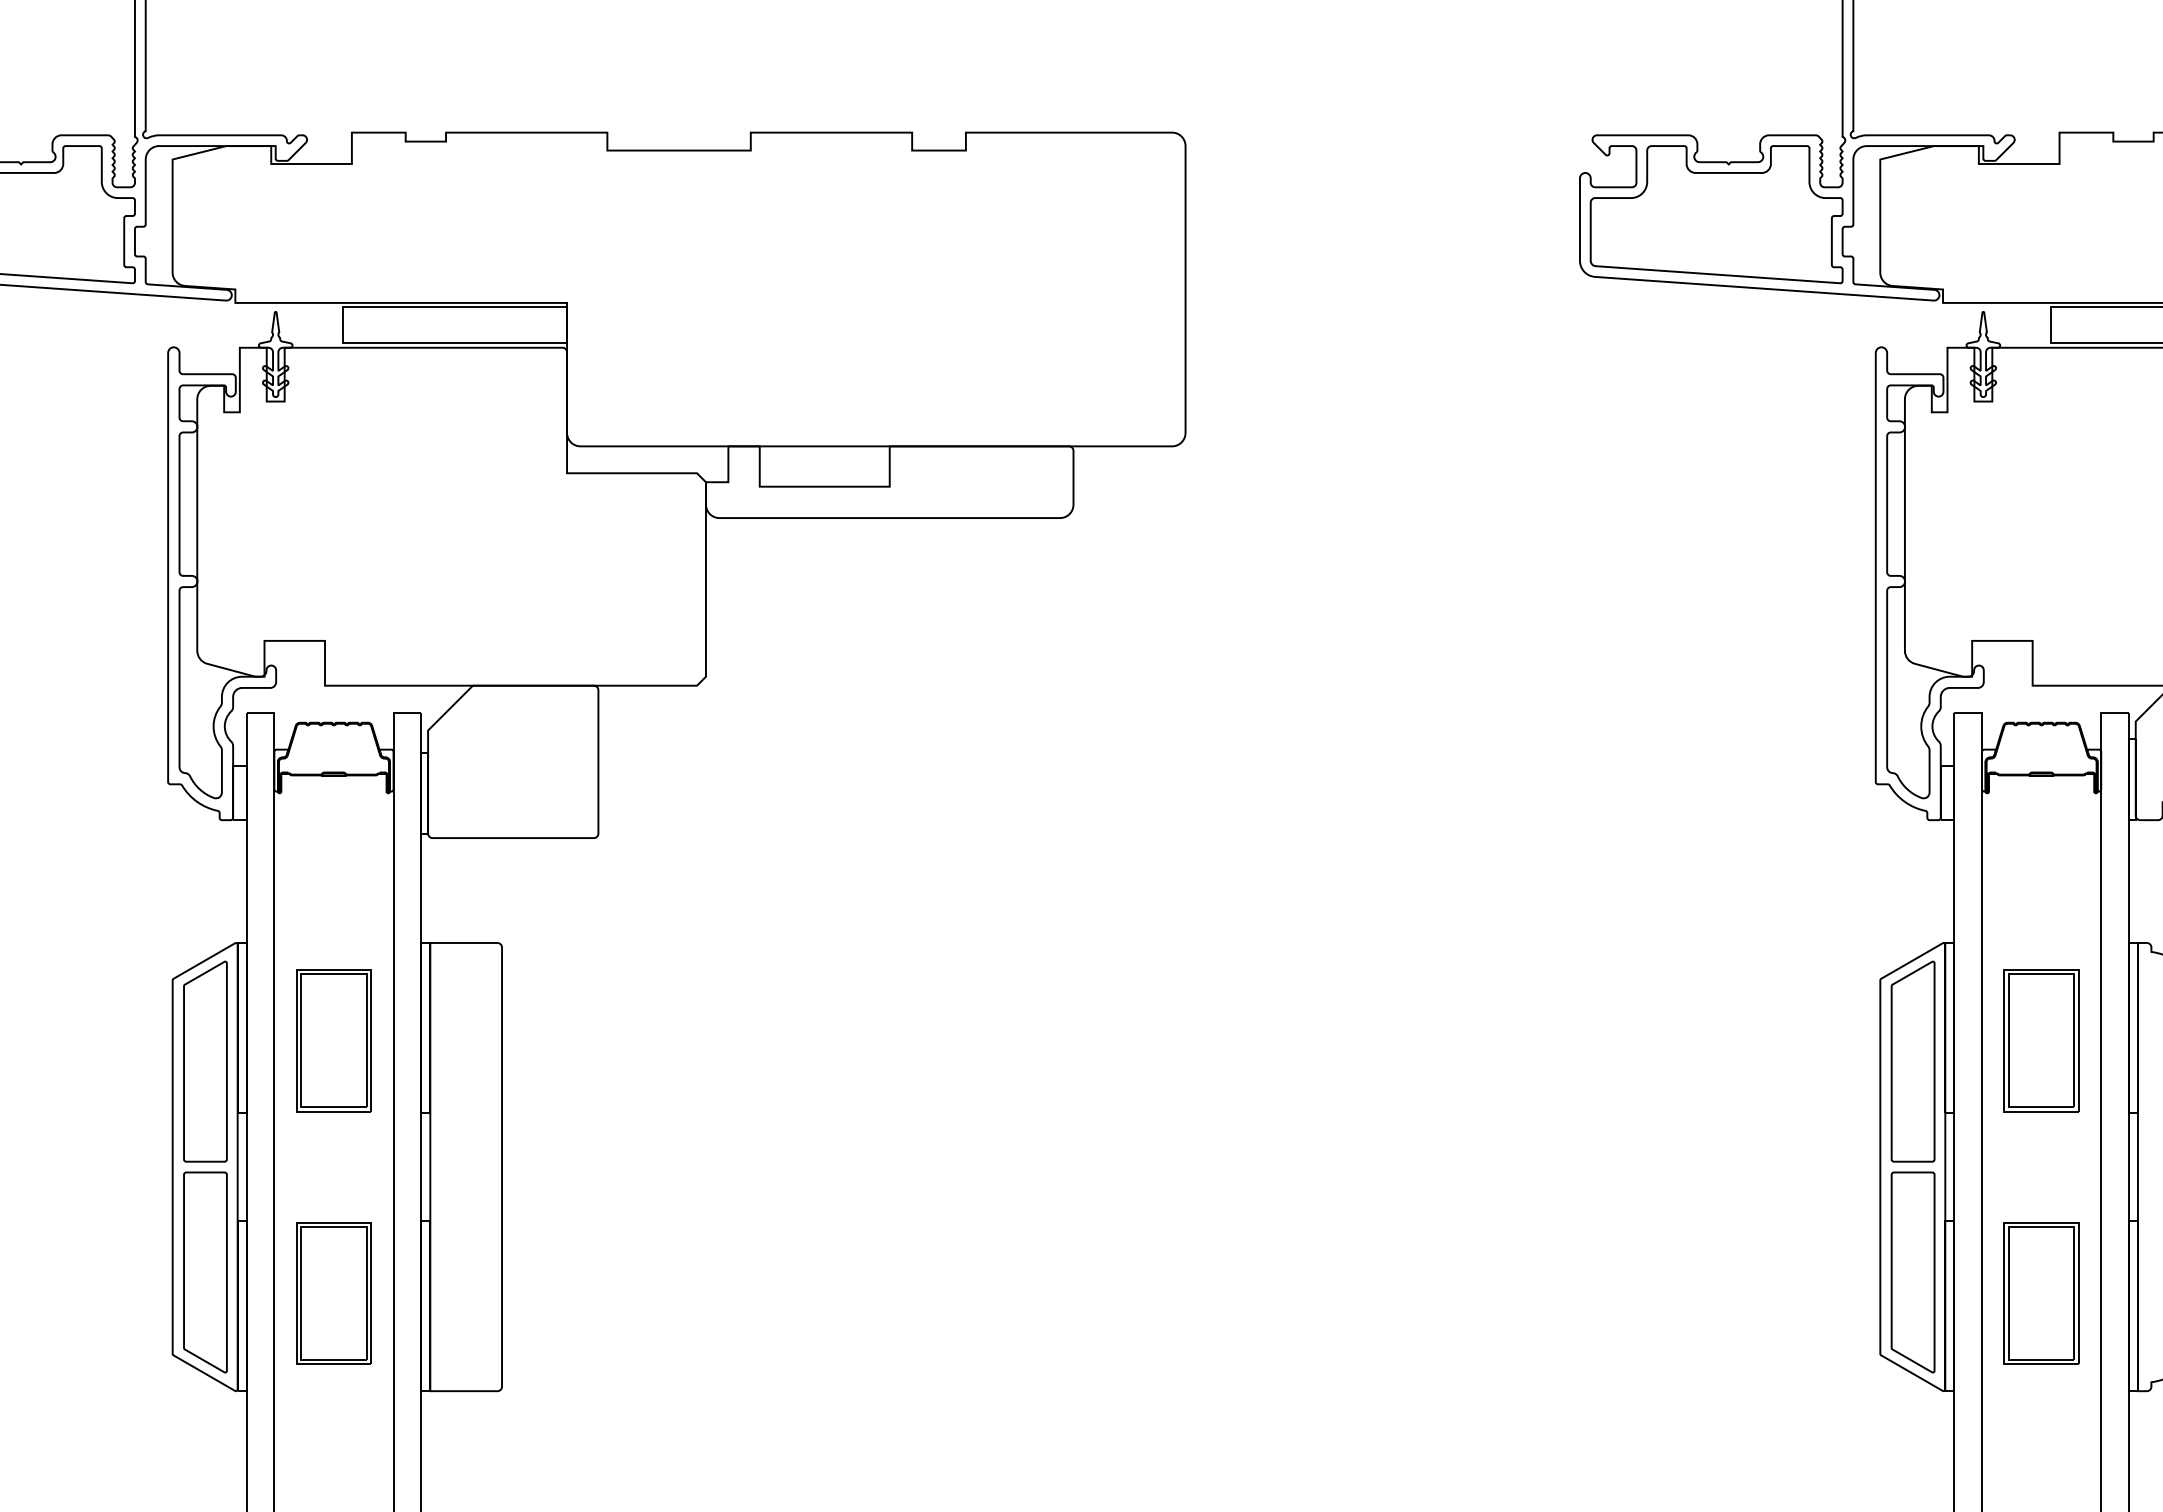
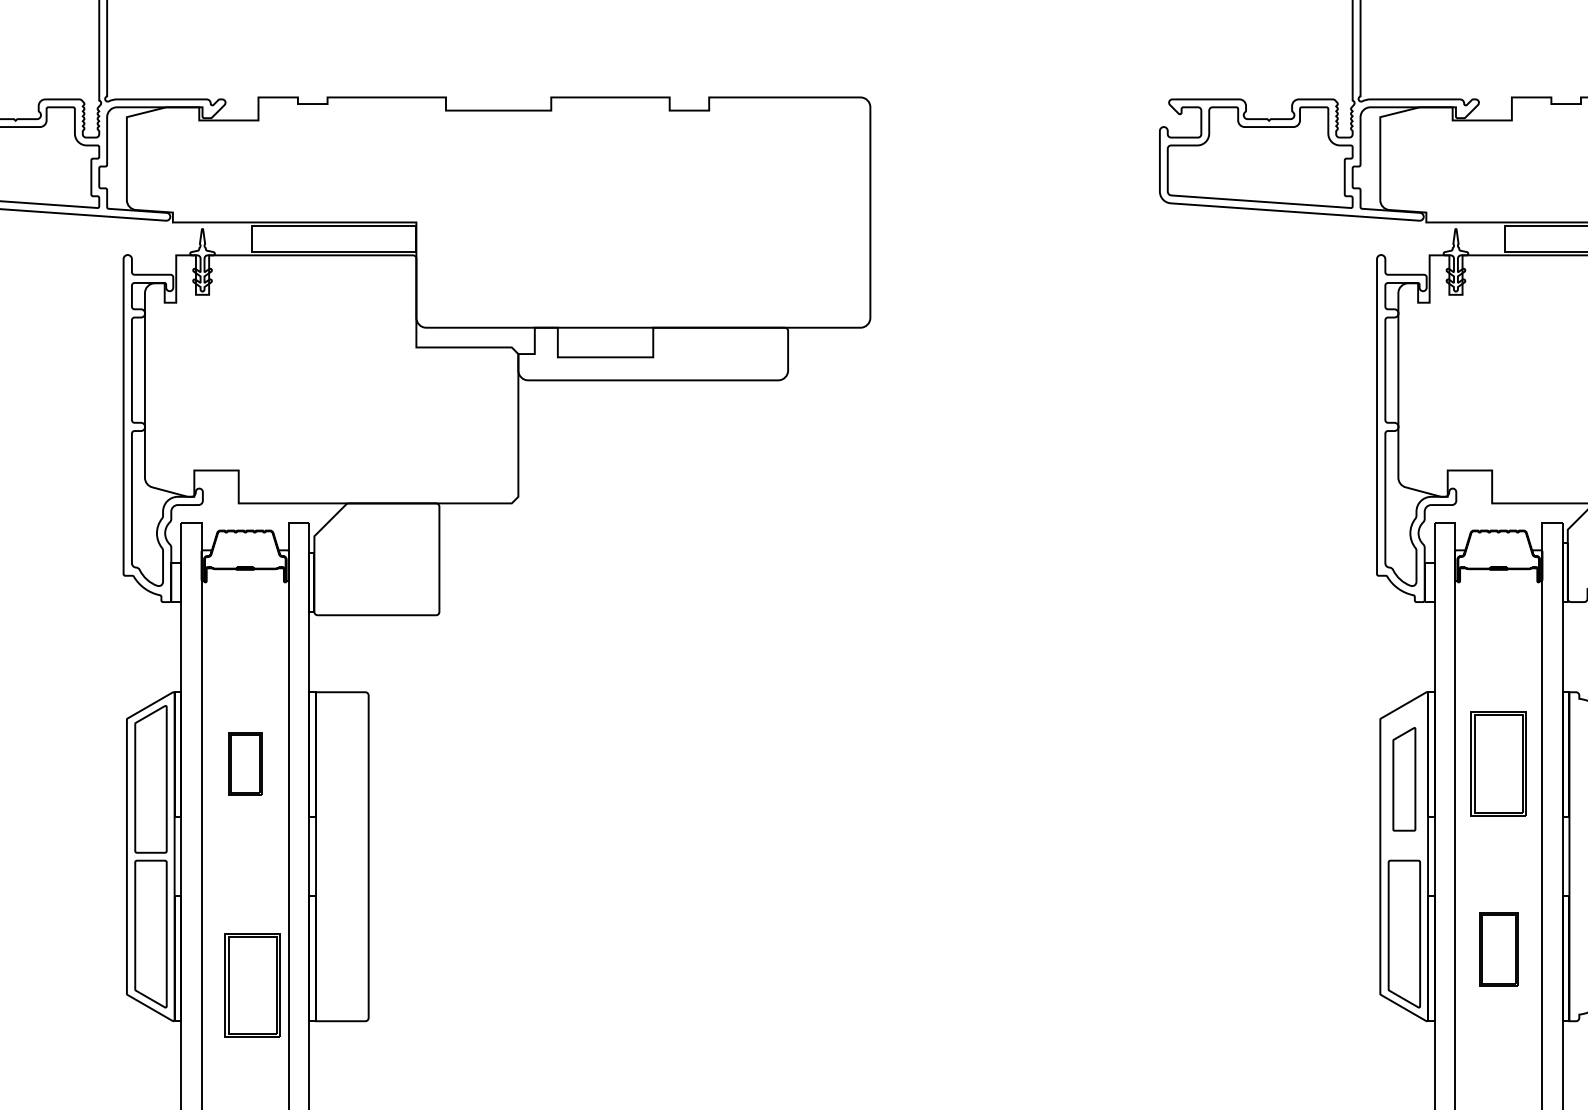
part: (333, 1040) -> (244, 763), size x0.6
part: (1912, 1061) -> (1403, 779), size x0.7
part: (333, 1293) -> (252, 985), moved
part: (2041, 1293) -> (1498, 949), size x0.7

